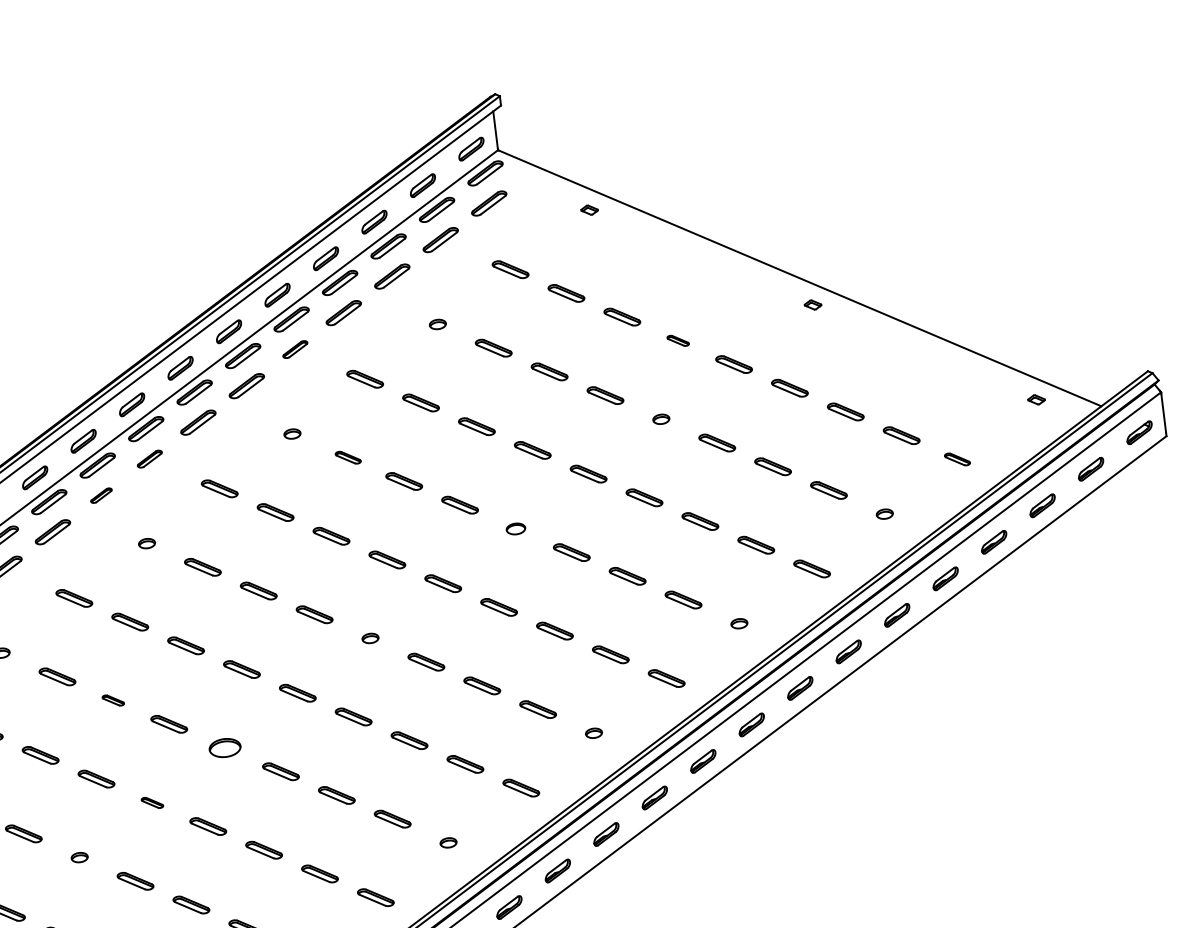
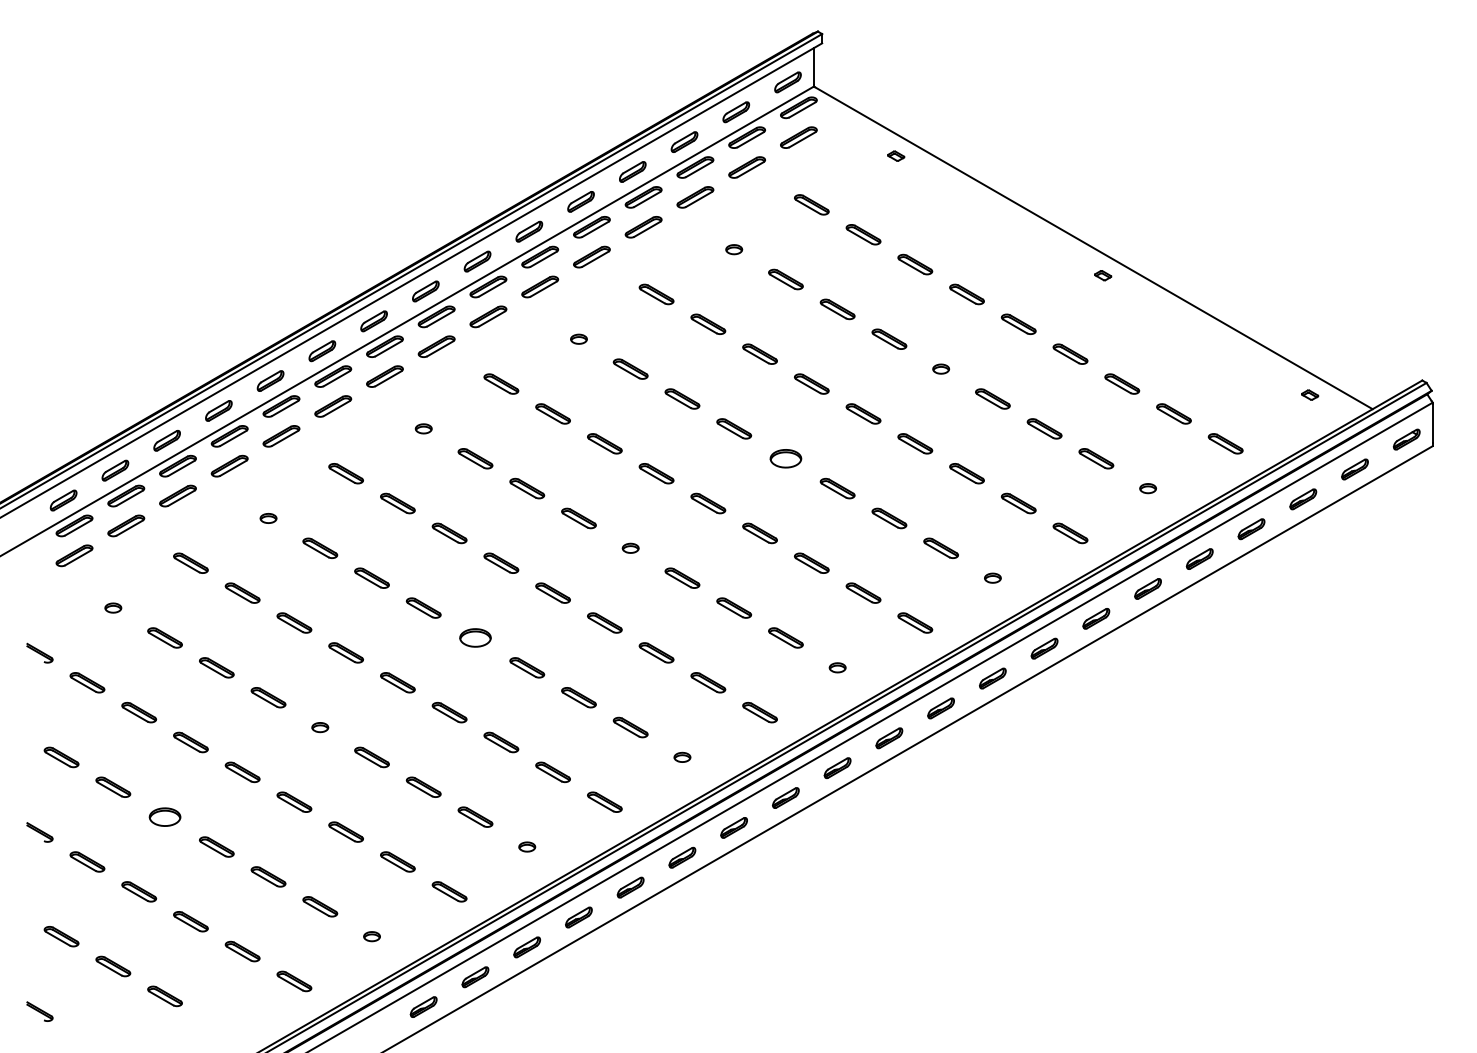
part: (677, 340) -> (966, 294), size x1.67
part: (294, 349) -> (591, 256), size x1.43
part: (348, 457) -> (630, 368), size x1.43
part: (149, 458) -> (436, 346), size x1.43
part: (957, 459) -> (1225, 443), size x1.43
part: (100, 495) -> (384, 376), size x1.67
part: (515, 528) -> (785, 458), size x1.67
part: (112, 699) -> (371, 577), size x1.67
part: (151, 802) -> (397, 682), size x1.67

